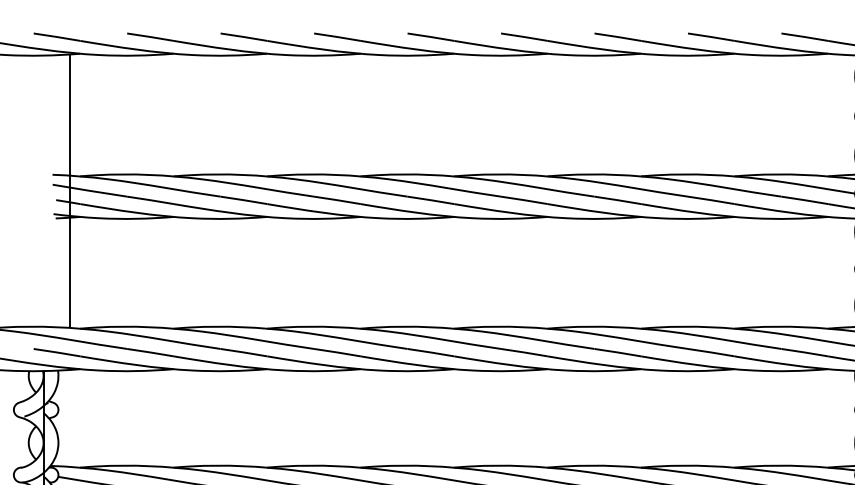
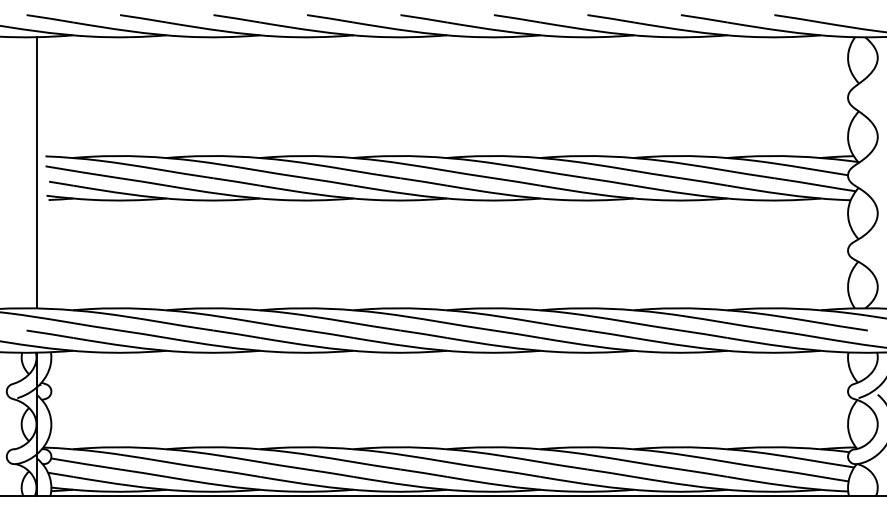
line: (69, 190) -> (36, 172), moved

